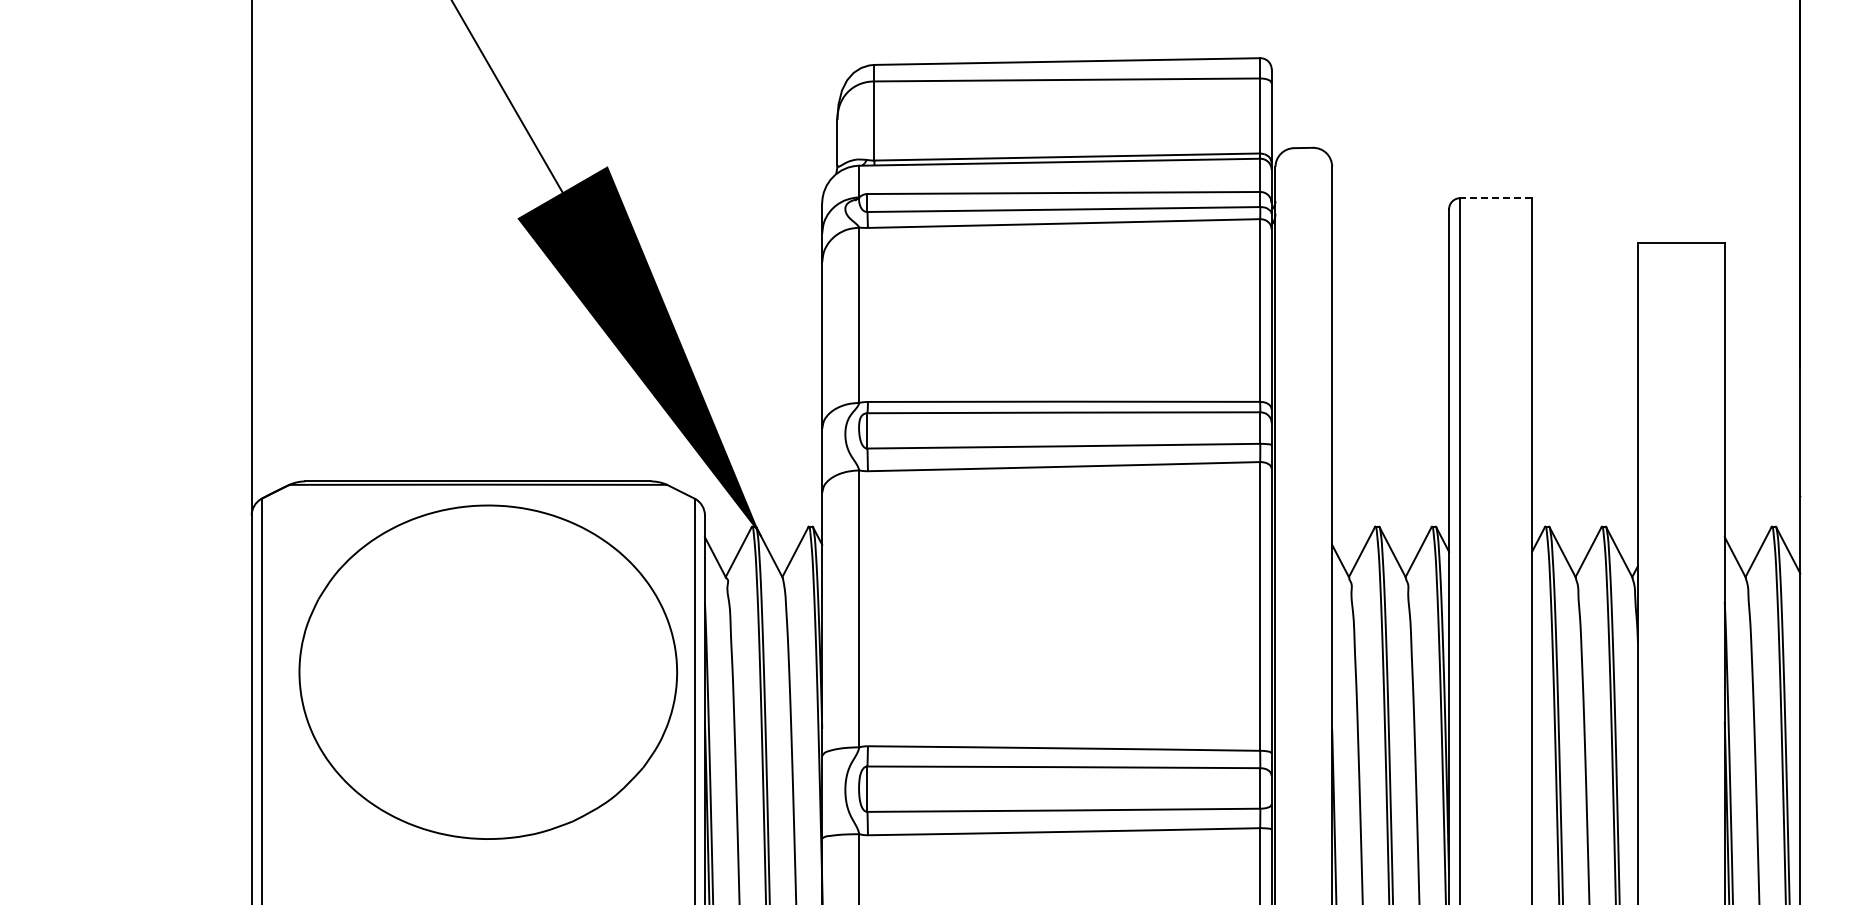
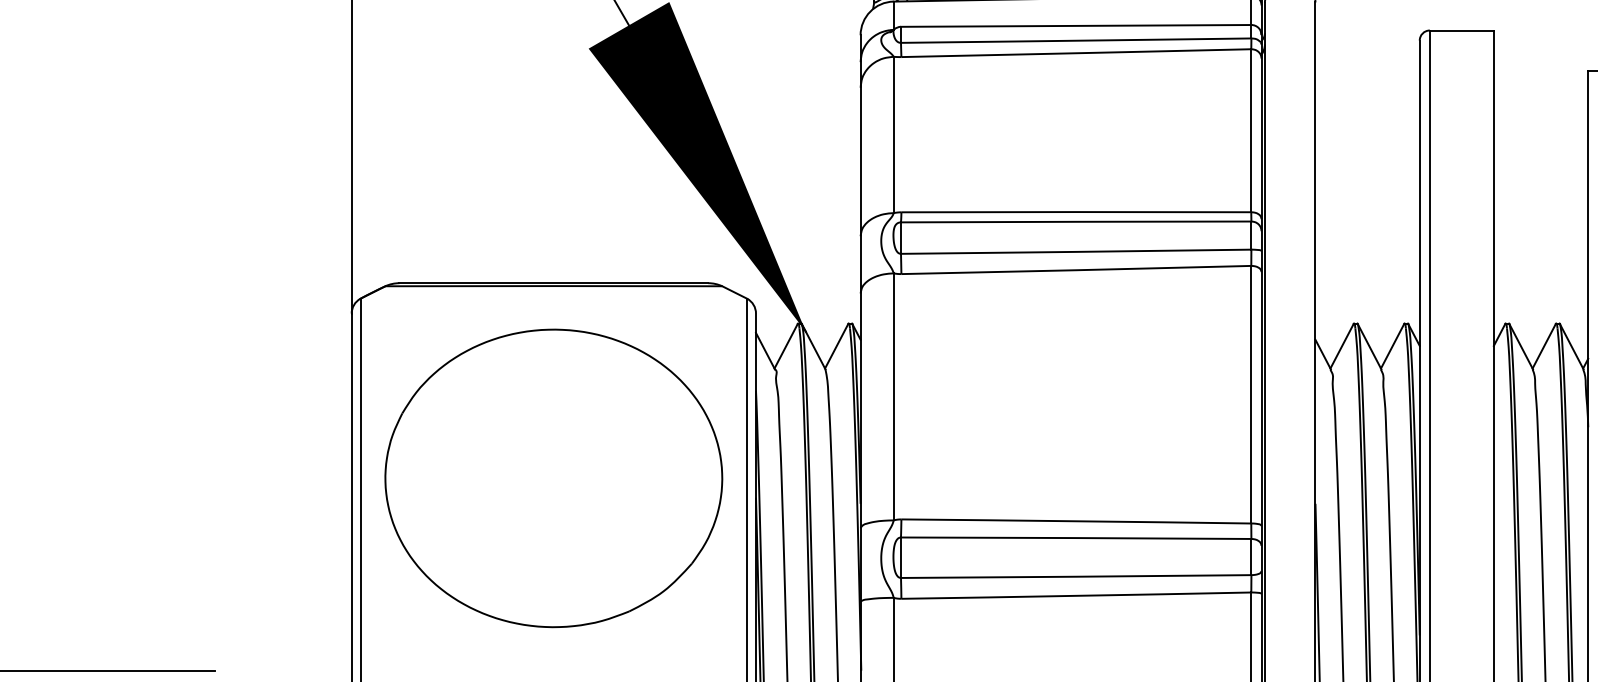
line: (1496, 198) -> (1462, 30), dashed -> solid
part: (488, 671) -> (554, 477), moved

